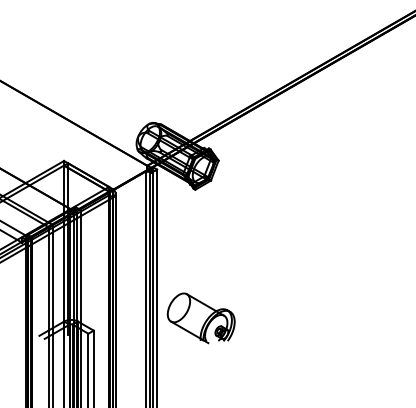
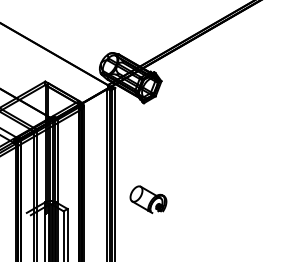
part: (201, 317) -> (148, 199), size x0.71

